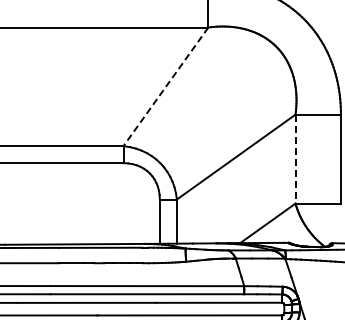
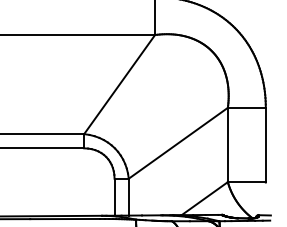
line: (165, 86) -> (119, 84), dashed -> solid
line: (295, 159) -> (227, 145), dashed -> solid

